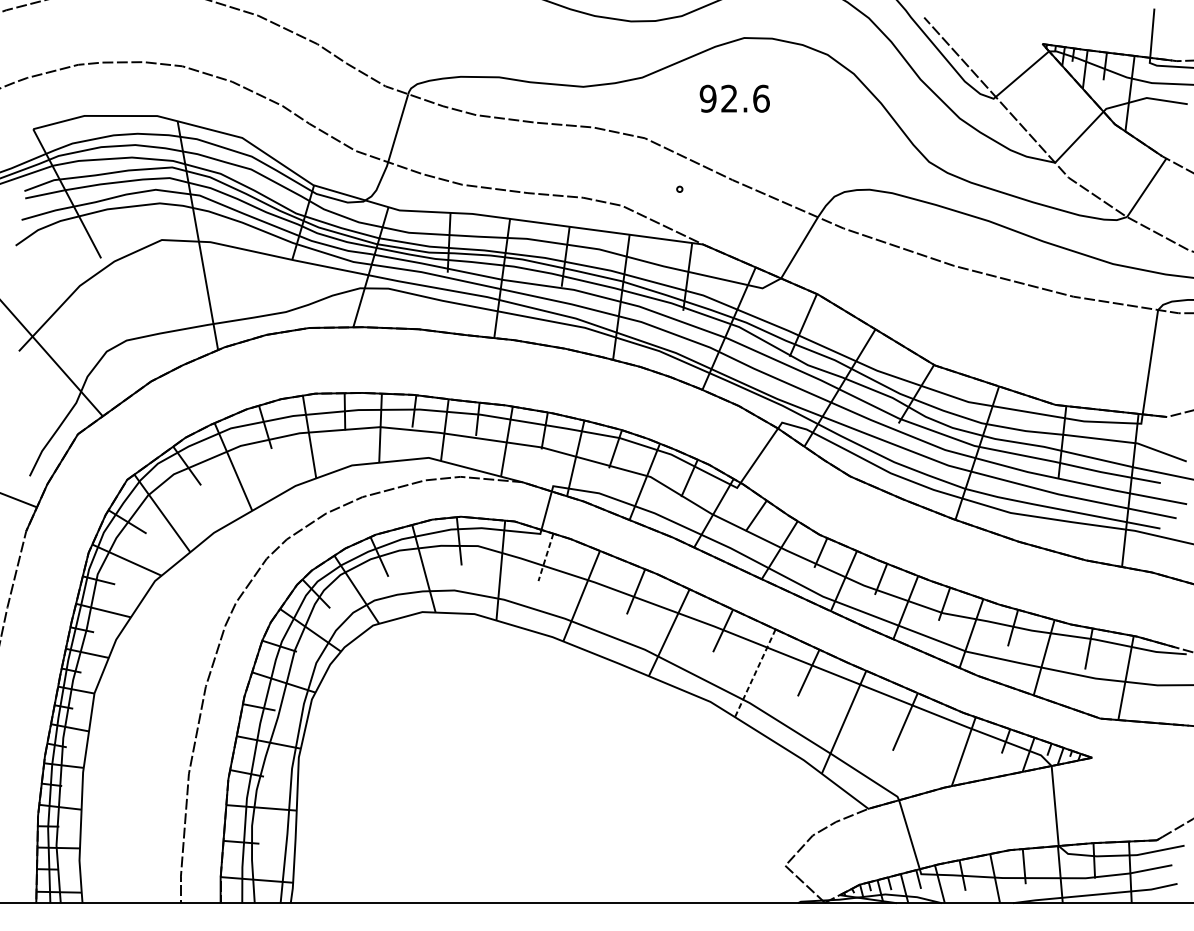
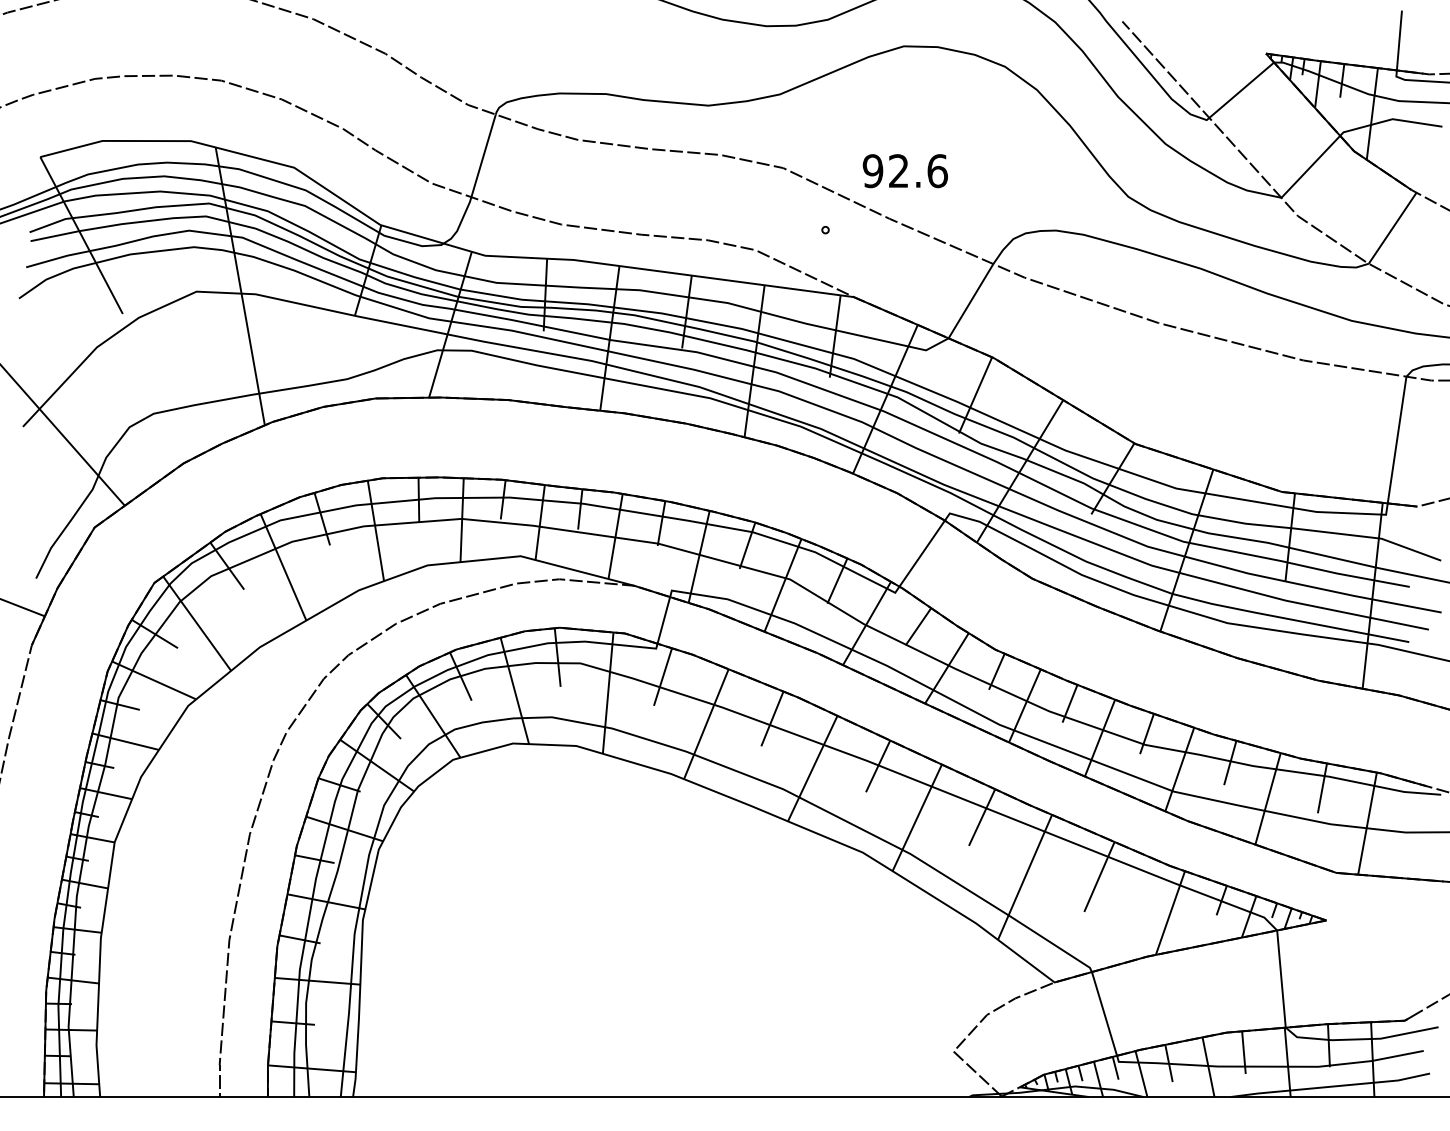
text: (734, 99) -> (904, 171), moved
line: (545, 557) -> (662, 677), dashed -> solid
line: (755, 672) -> (917, 817), dashed -> solid

